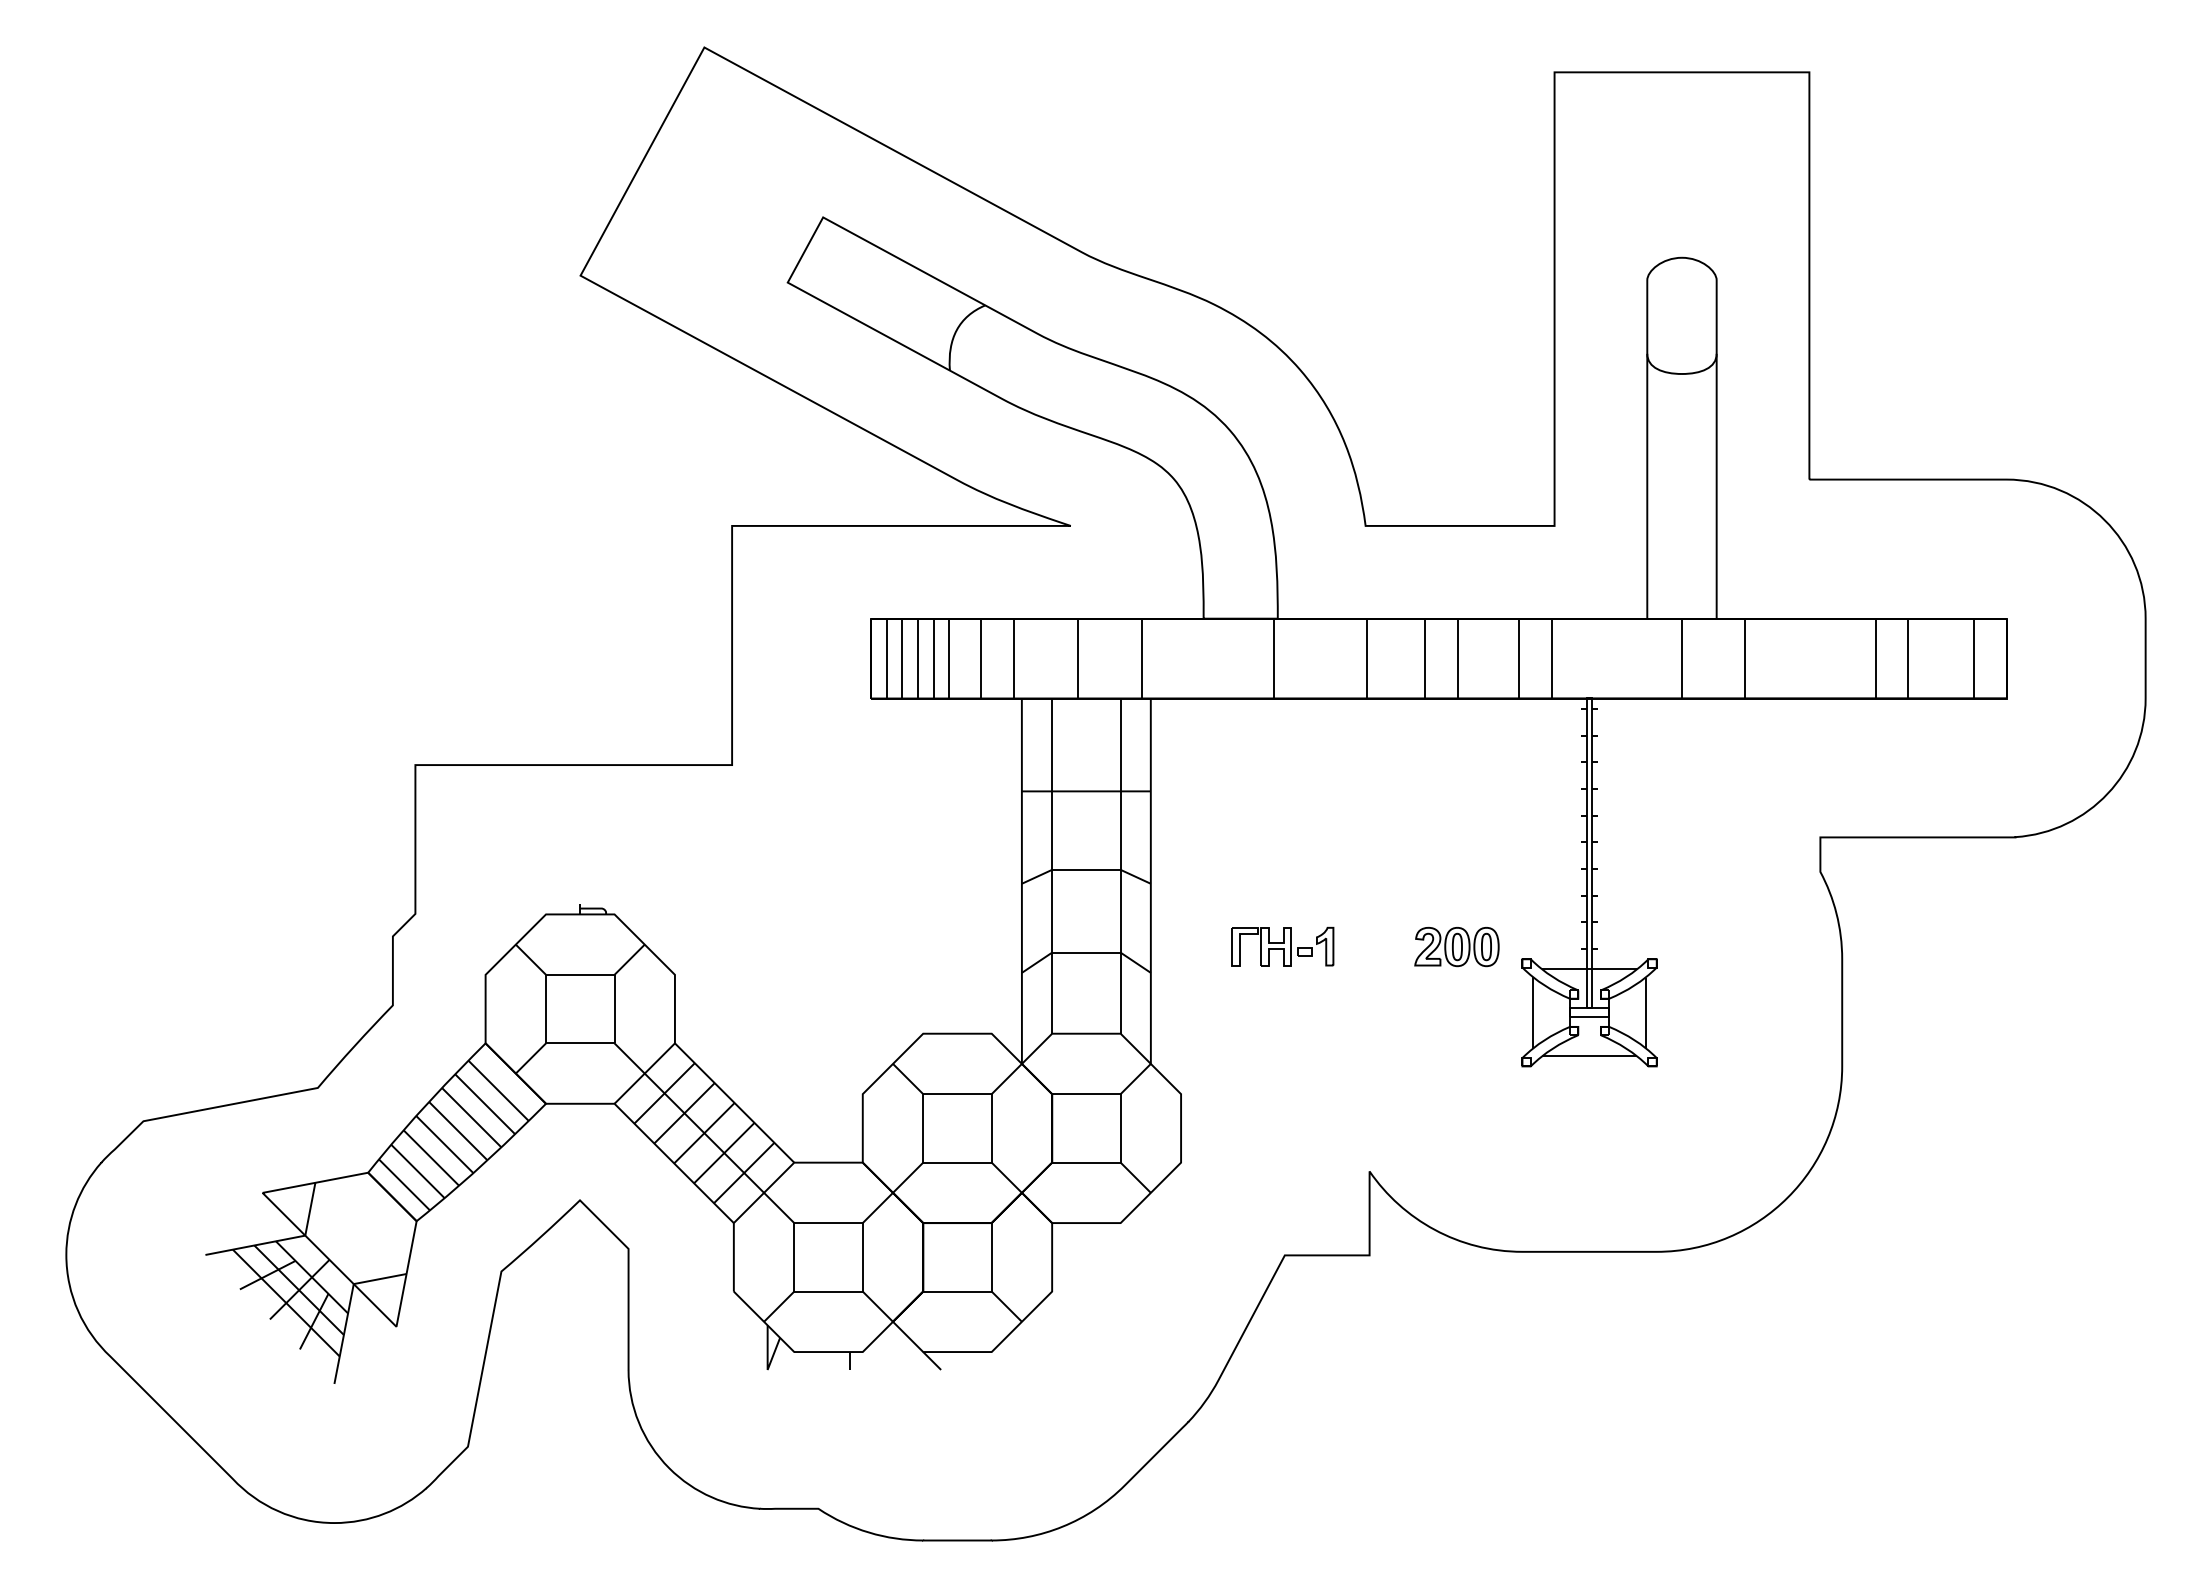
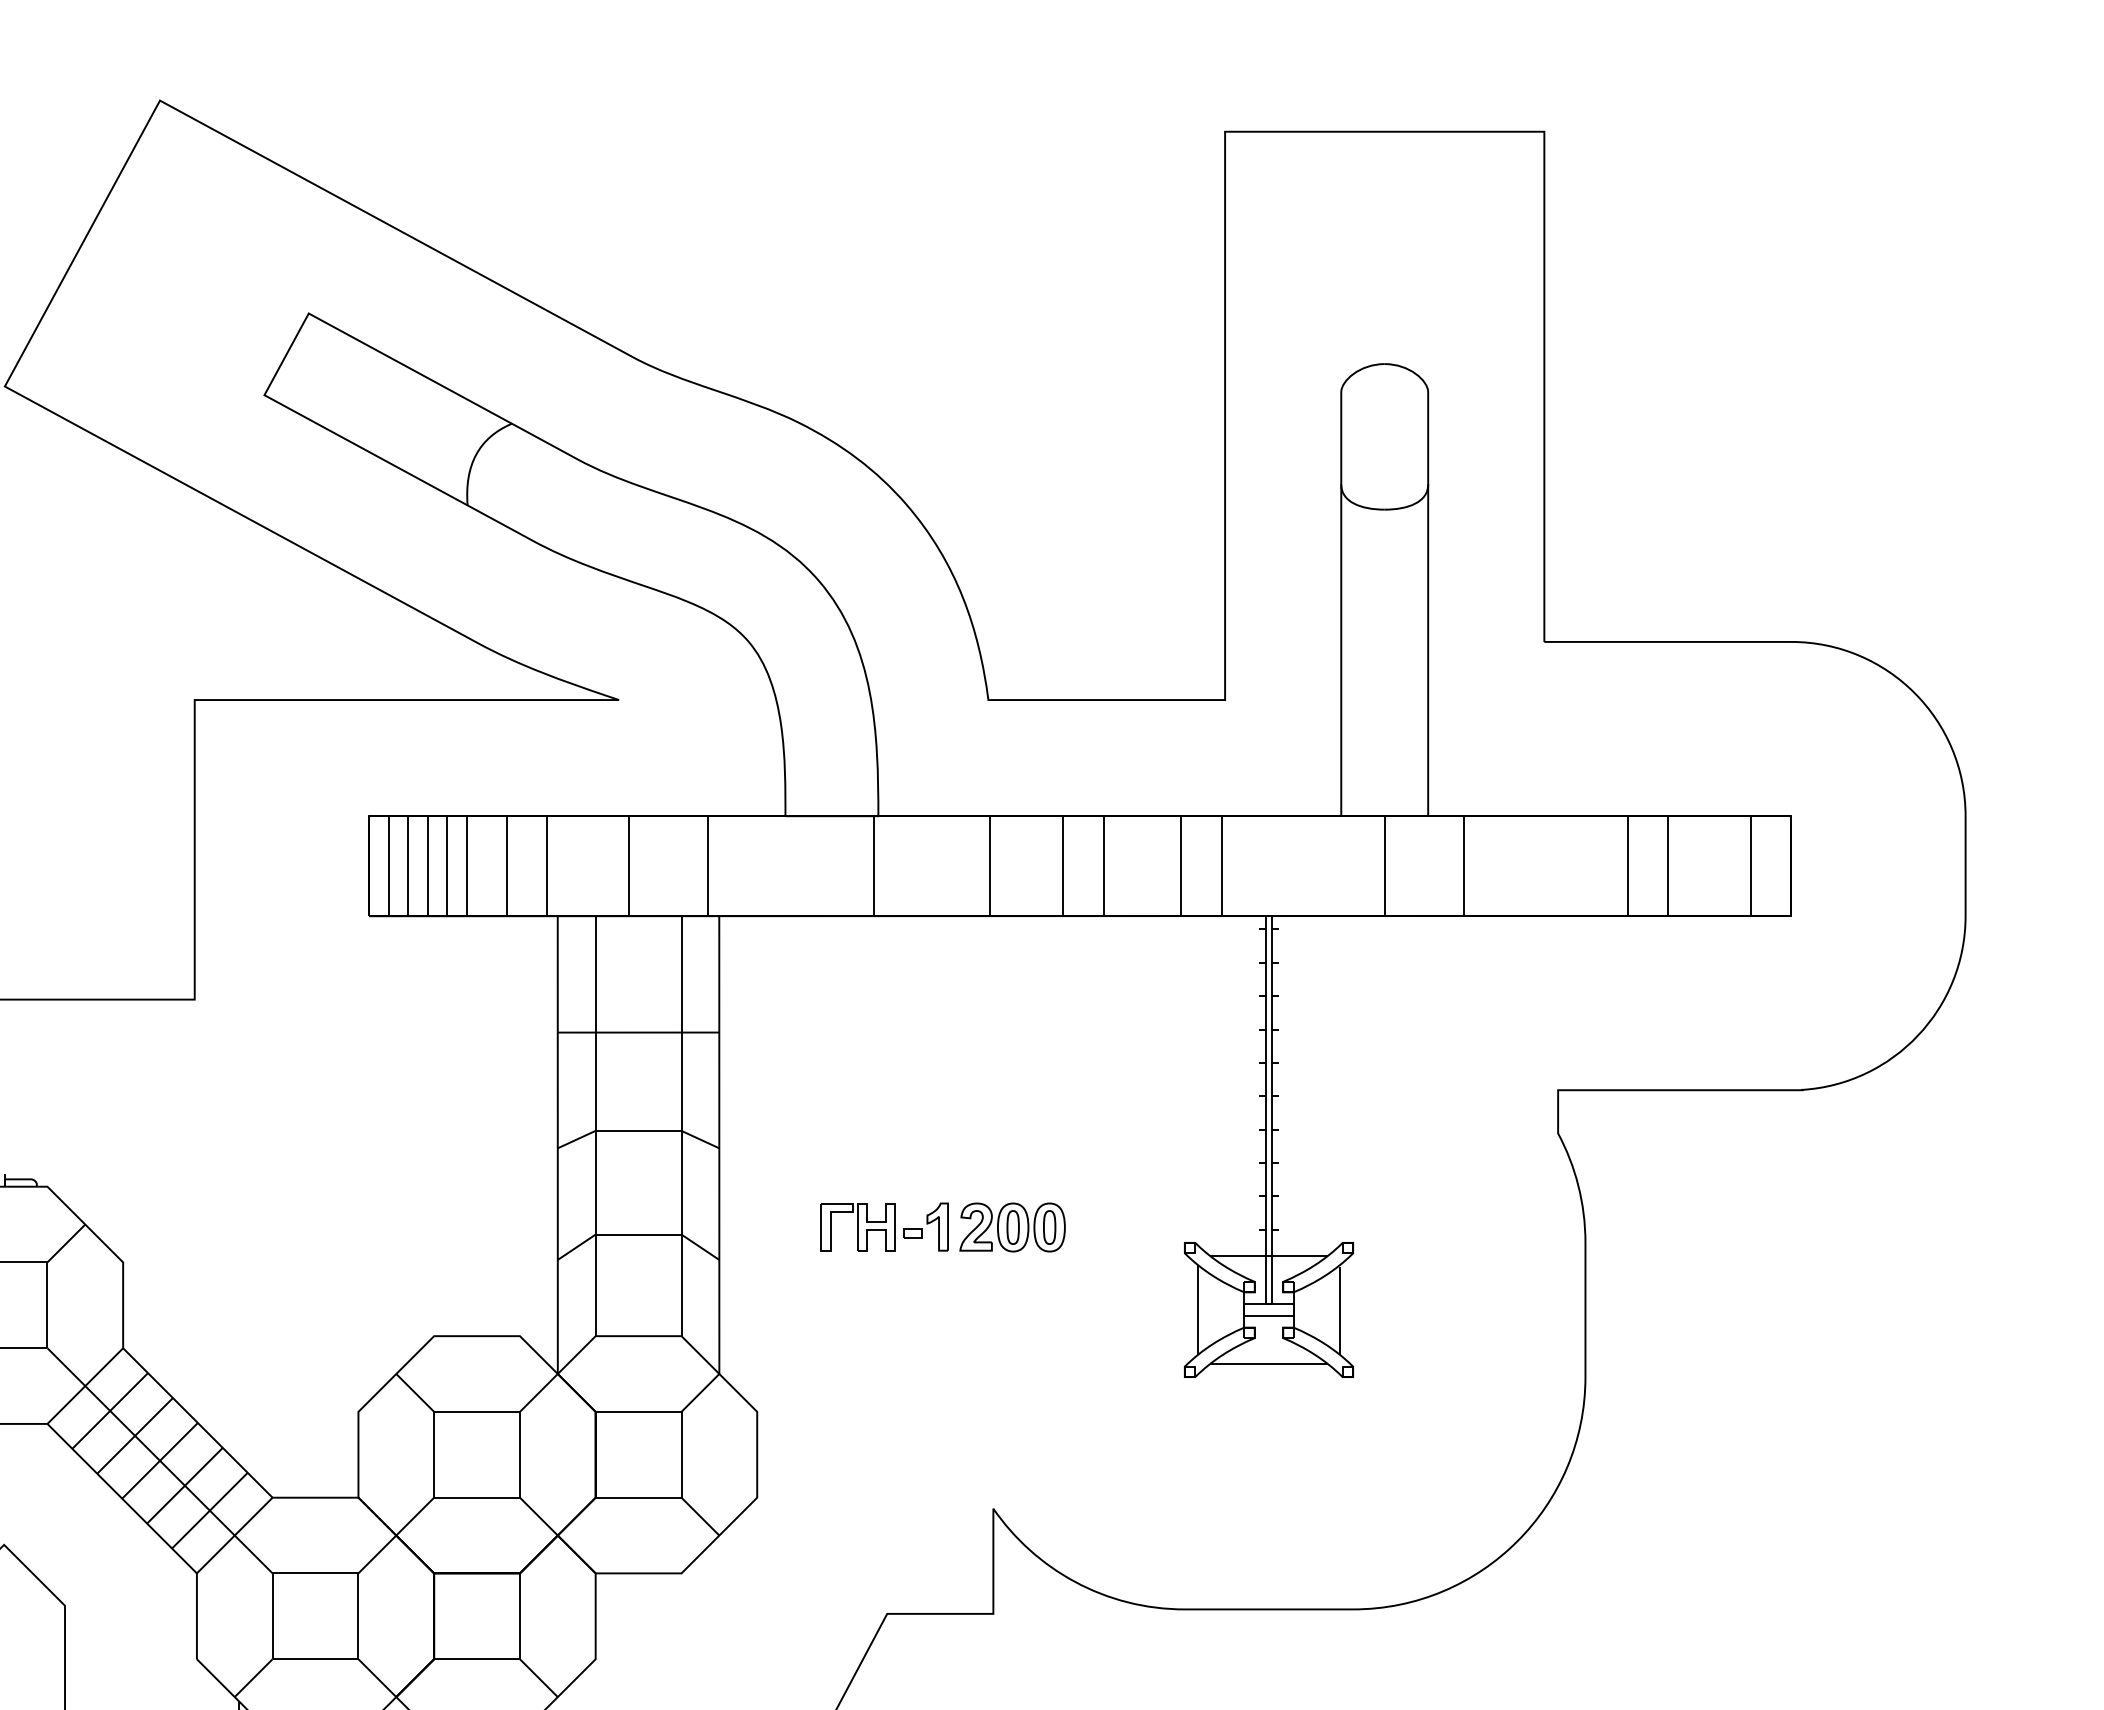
part: (1456, 946) -> (1012, 1226), moved

